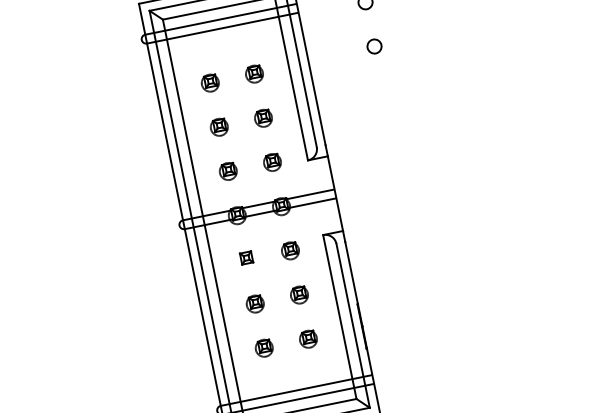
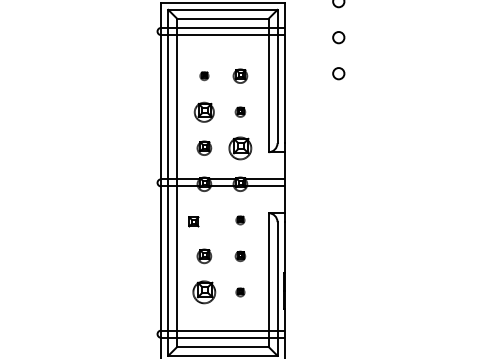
part: (210, 82) -> (204, 75), size x0.6
part: (263, 117) -> (240, 111), size x0.7
part: (219, 126) -> (204, 111), size x1.4
part: (272, 161) -> (240, 147), size x1.6
part: (290, 251) -> (240, 220), size x0.6
part: (245, 257) -> (193, 221), moved
part: (299, 295) -> (240, 256), size x0.7
part: (308, 339) -> (240, 292), size x0.6
part: (264, 348) -> (204, 292), size x1.6

